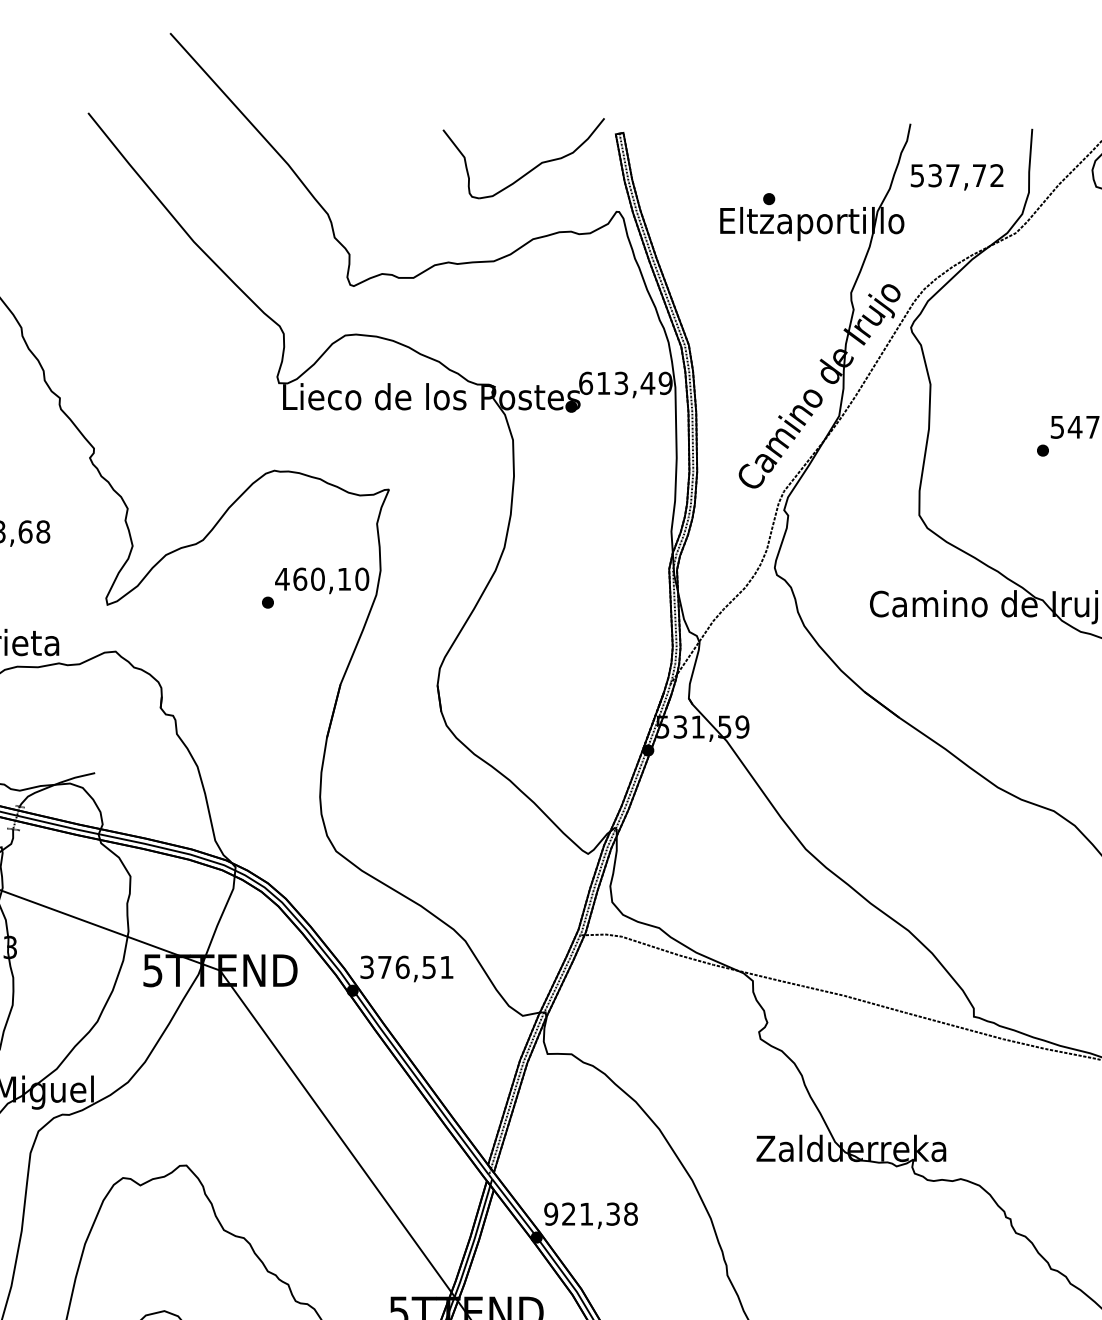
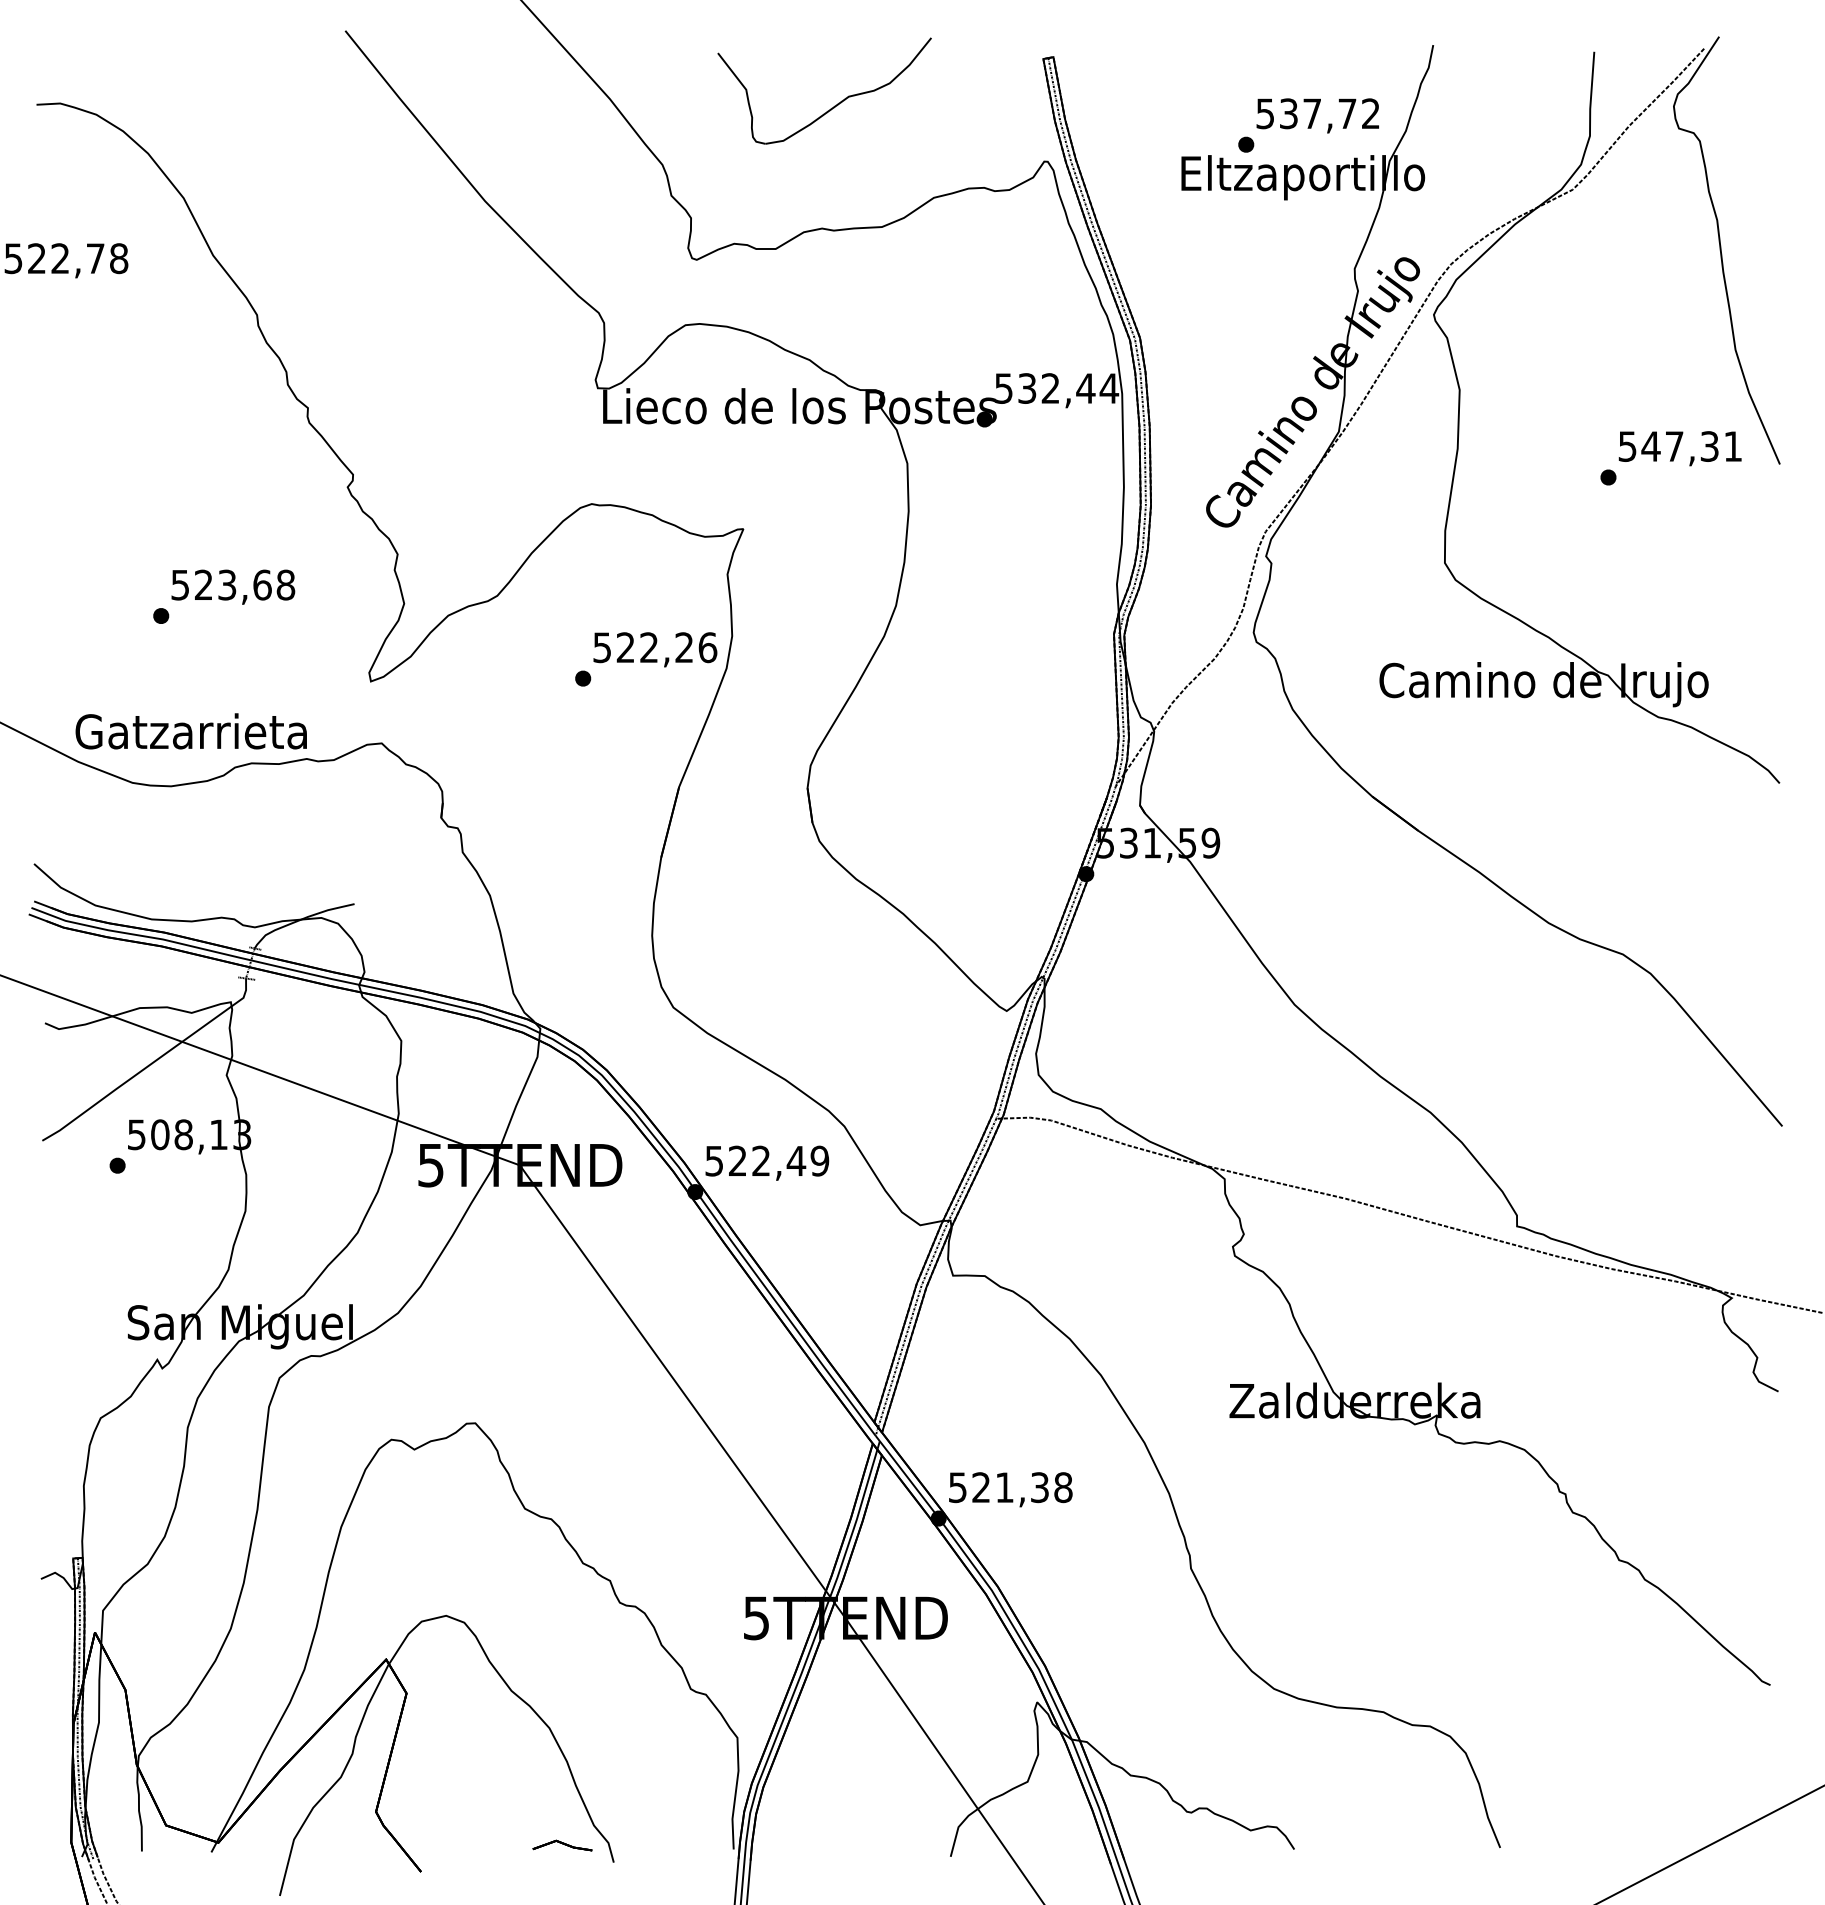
part: (531, 169) -> (834, 105), moved
text: (956, 177) -> (1317, 115), moved
text: (625, 383) -> (1056, 388), 613,49 -> 532,44
text: (321, 579) -> (654, 647), 460,10 -> 522,26
text: (407, 966) -> (767, 1160), 376,51 -> 522,49
text: (550, 1214) -> (957, 1487), 921,38 -> 521,38

